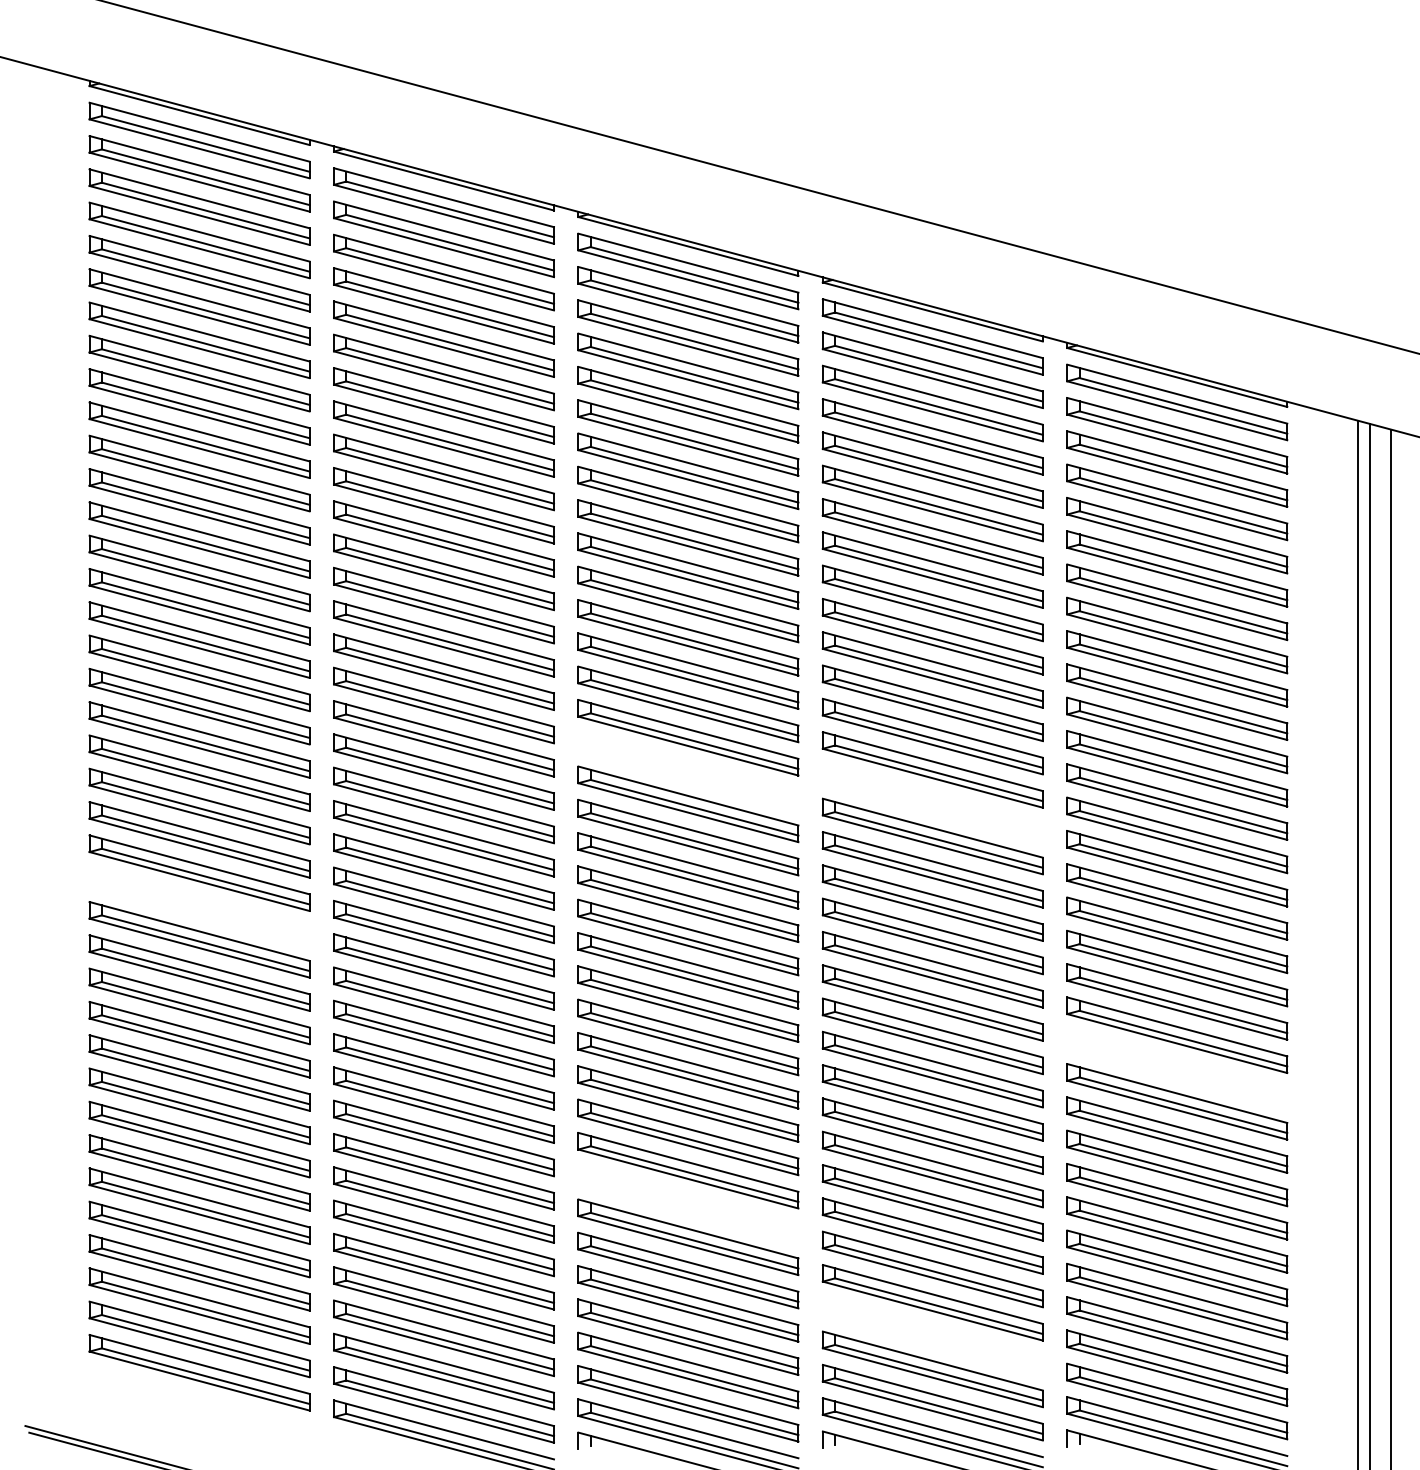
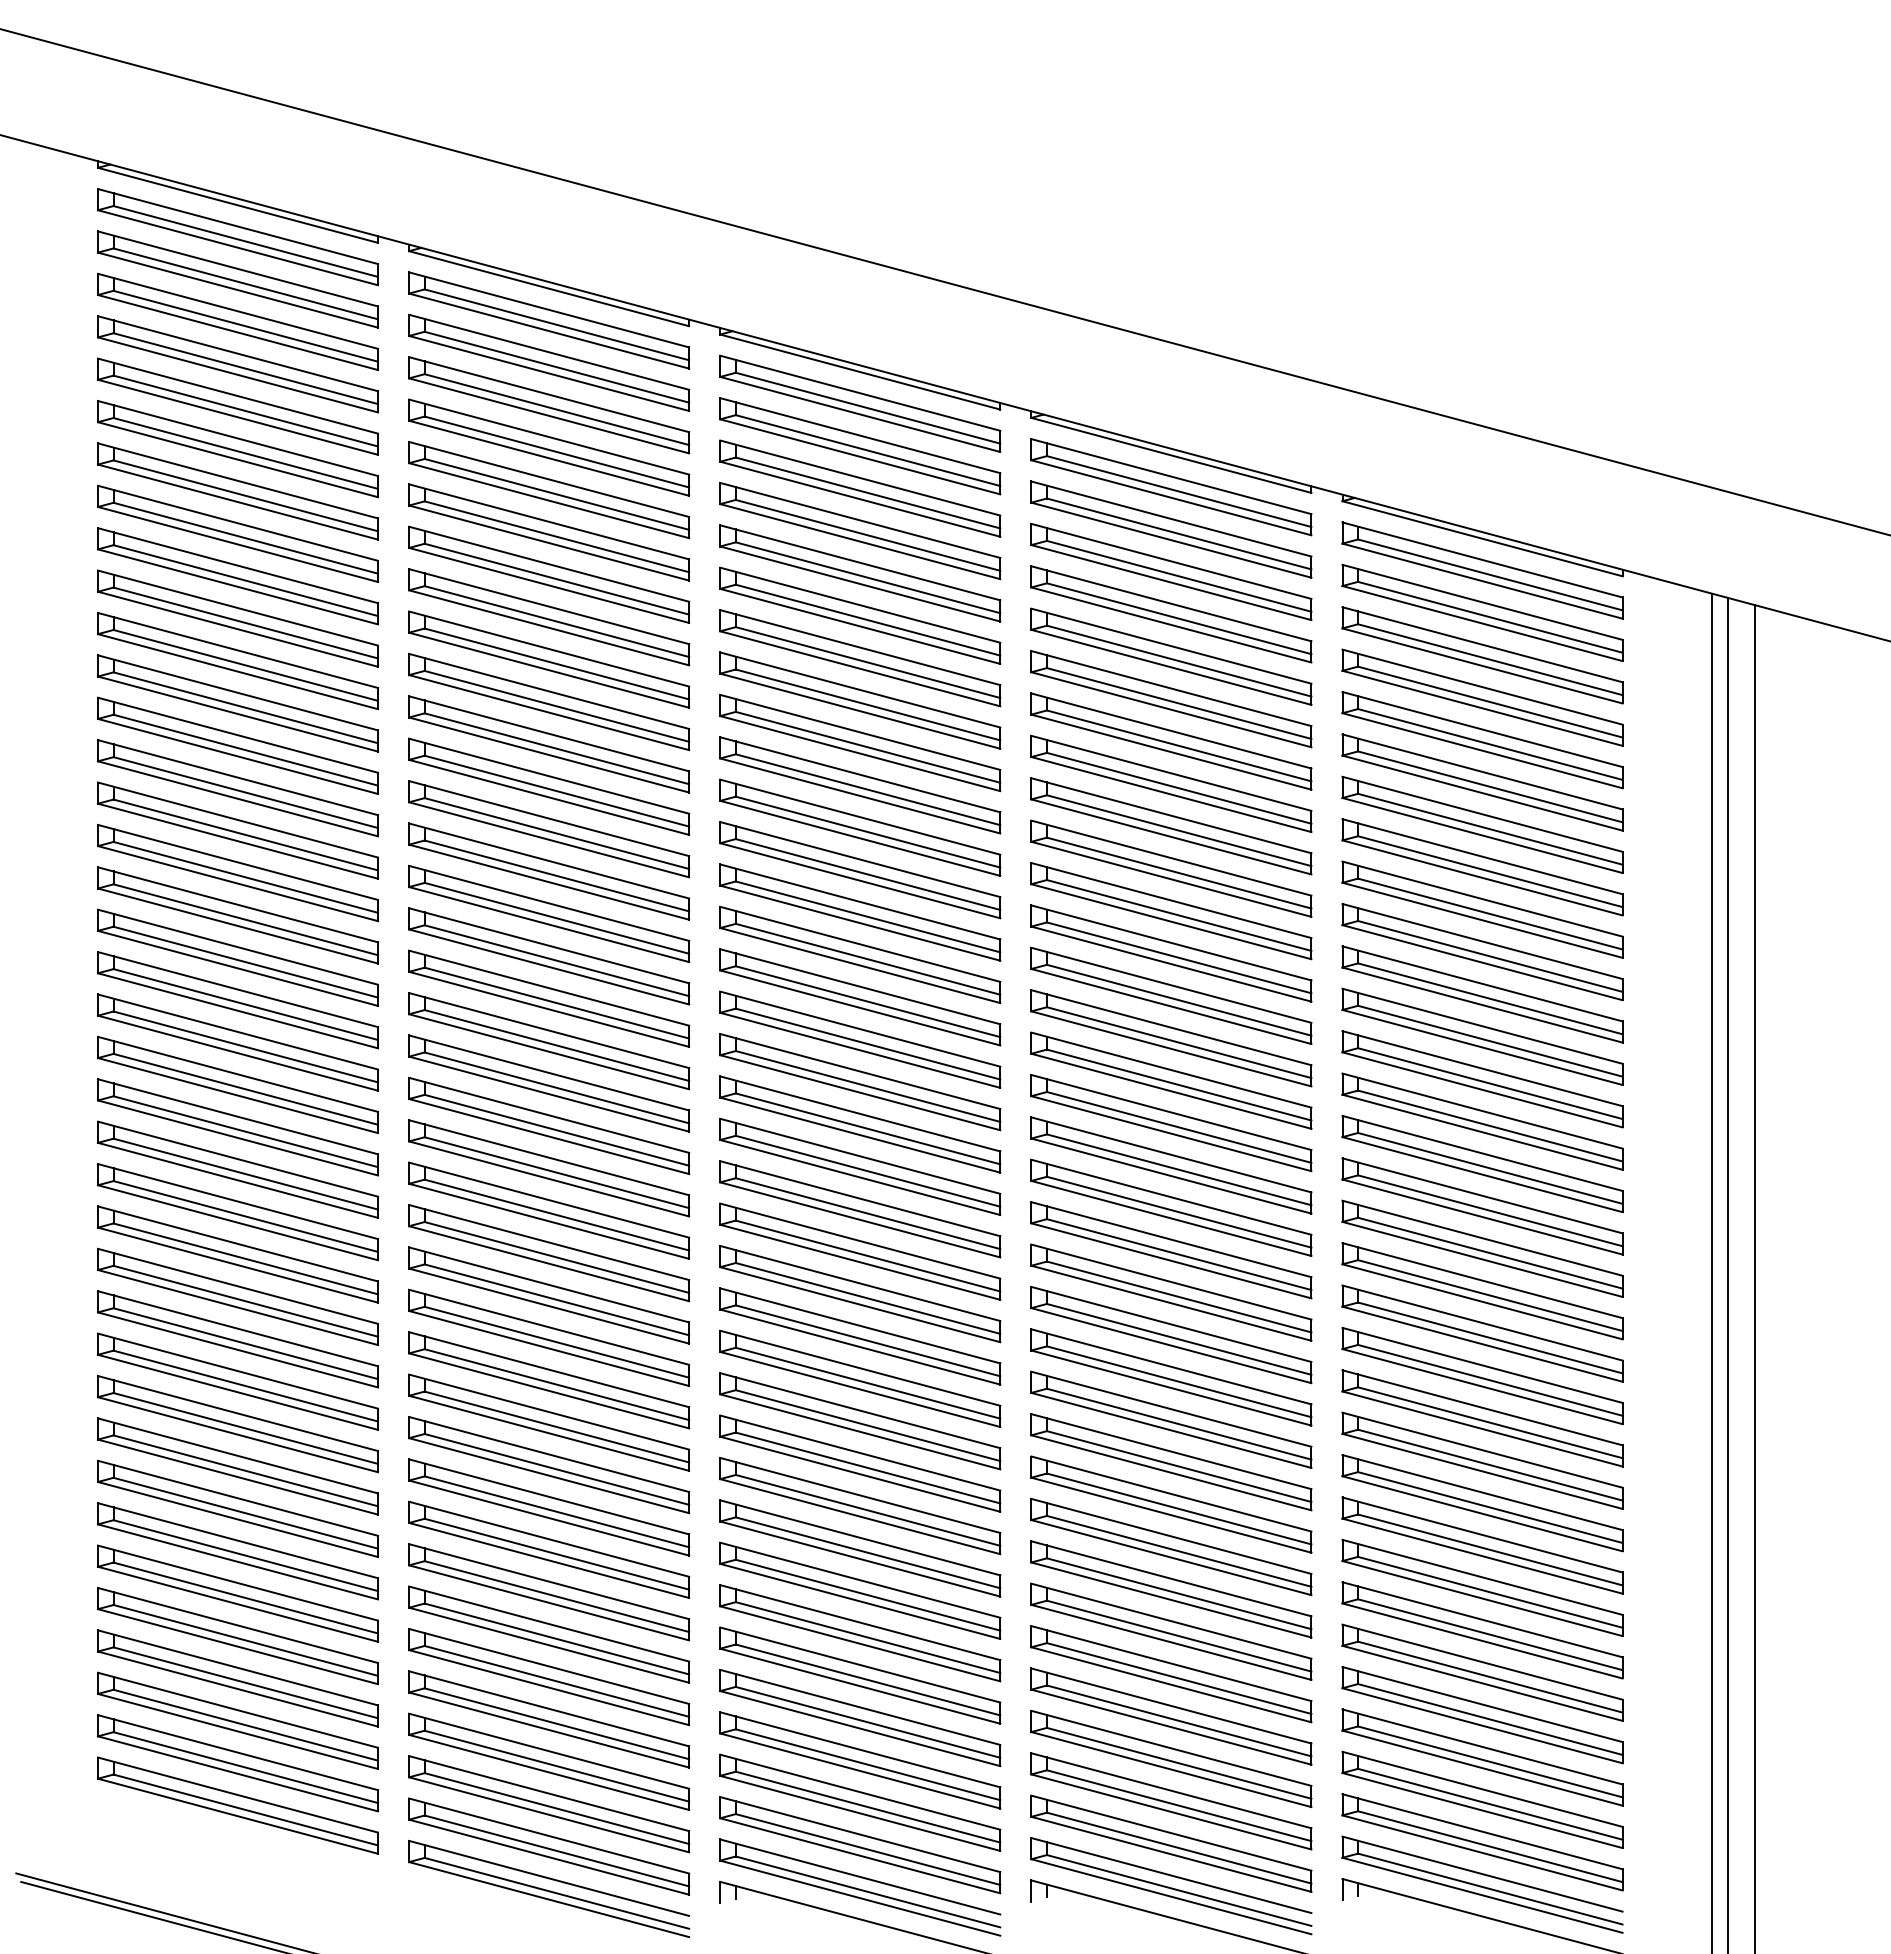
part: (688, 770) -> (860, 1039), added
part: (932, 803) -> (1171, 1080), added
part: (199, 906) -> (237, 1212), added
part: (1177, 1068) -> (1482, 1418), added
part: (688, 1203) -> (860, 1590), added
part: (932, 1335) -> (1171, 1758), added

